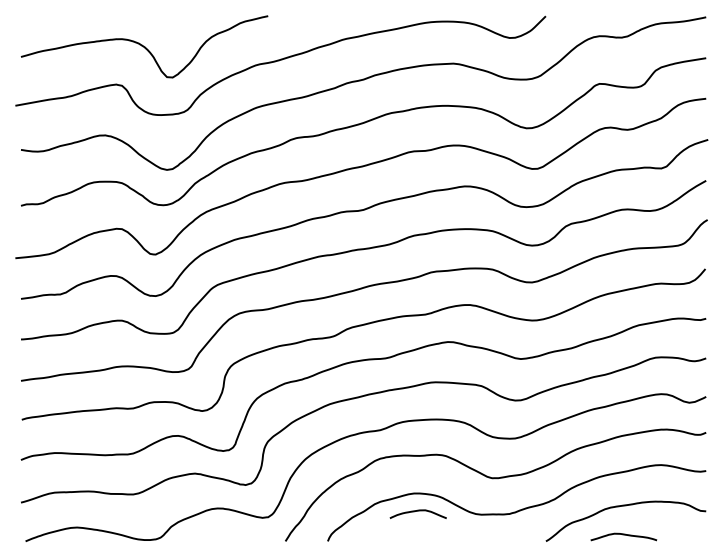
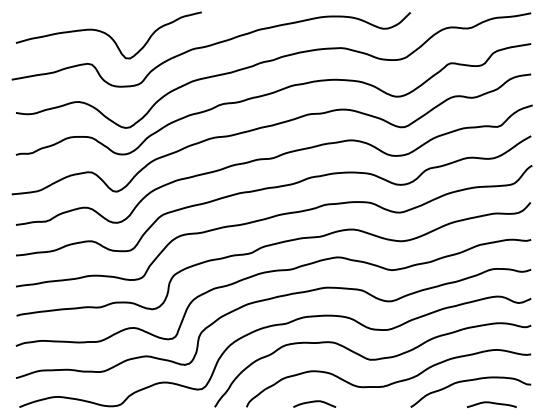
curve: (417, 511) -> (314, 402), moved
curve: (623, 535) -> (491, 403), moved

